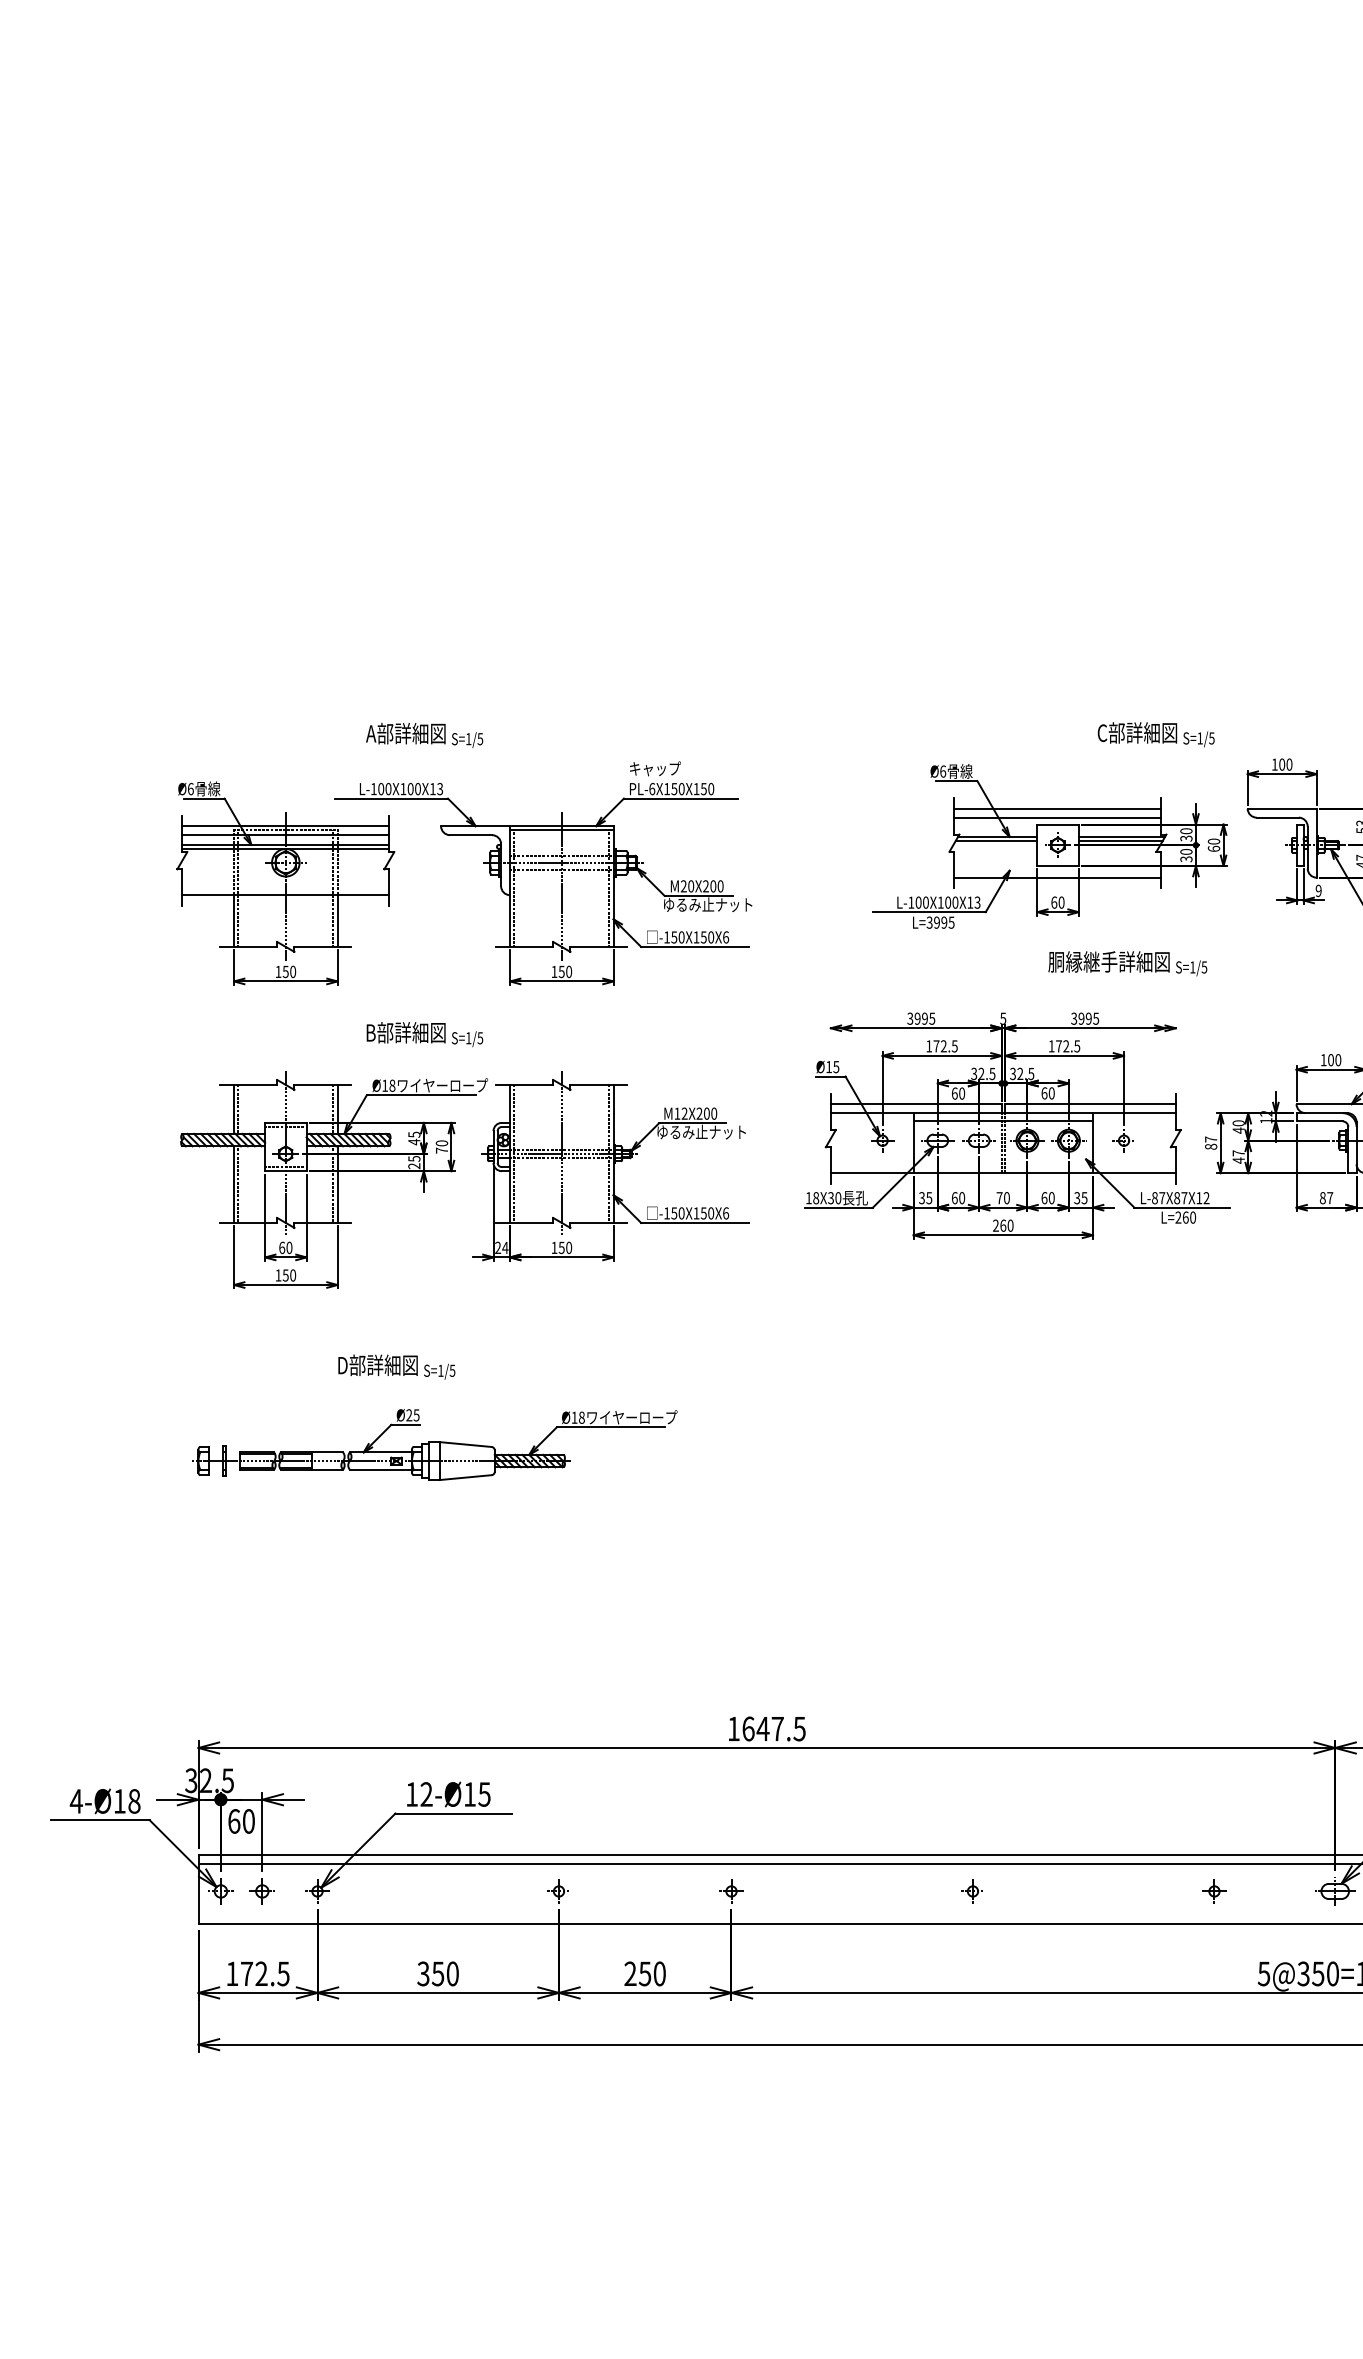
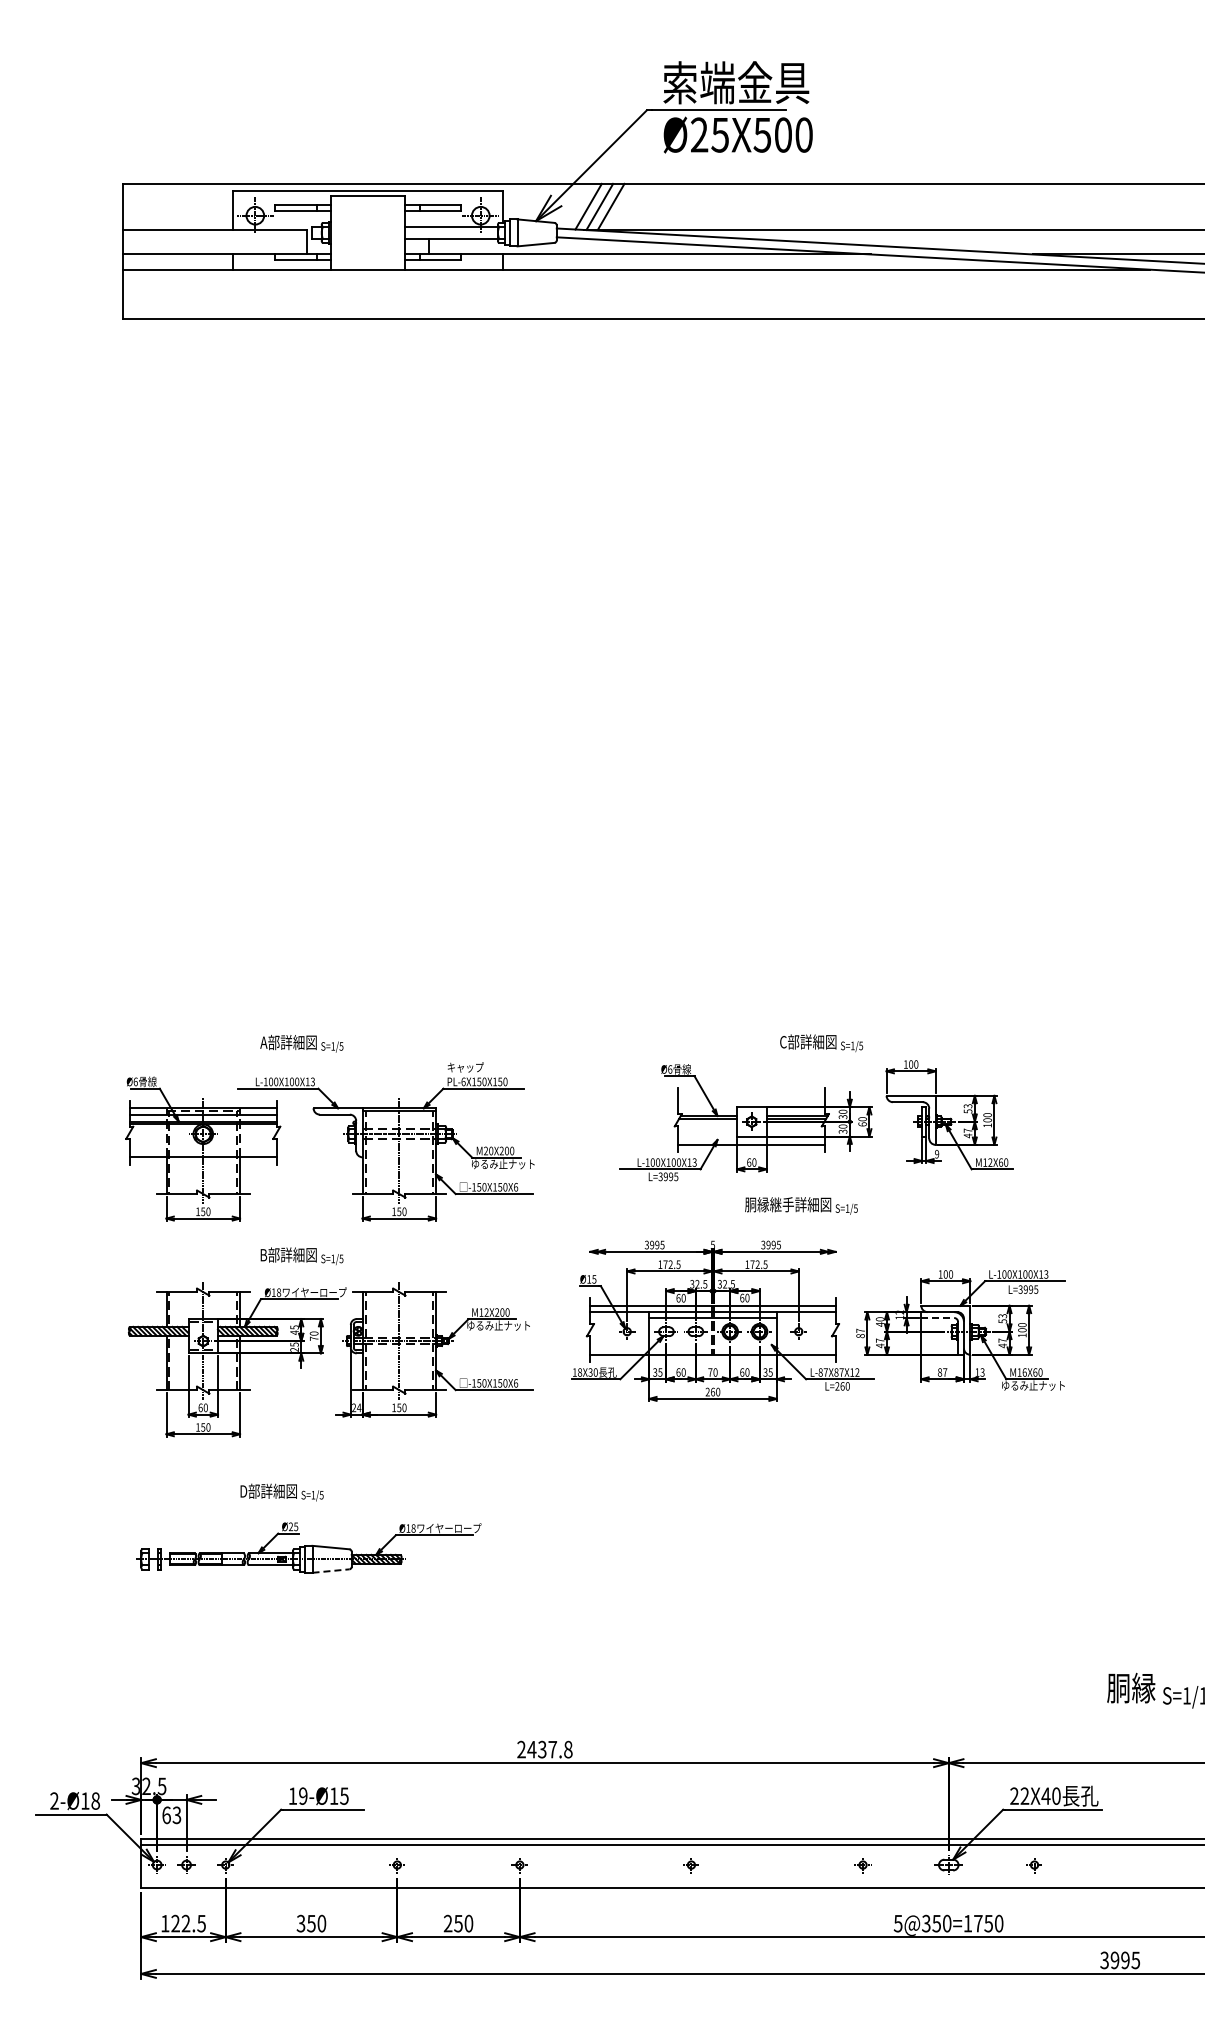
line: (1057, 808) -> (751, 1095), removed
line: (1057, 818) -> (751, 1102), removed
line: (1320, 1122) -> (938, 1318), solid -> dashed
line: (466, 1478) -> (331, 1571), solid -> dashed
text: (766, 1728) -> (544, 1749), 1647.5 -> 2437.8
text: (426, 1793) -> (303, 1795), 12-Ø15 -> 19-Ø15
text: (76, 1800) -> (54, 1800), 4-Ø18 -> 2-Ø18
text: (248, 1820) -> (176, 1814), 60 -> 63
text: (246, 1973) -> (175, 1923), 172.5 -> 122.5

